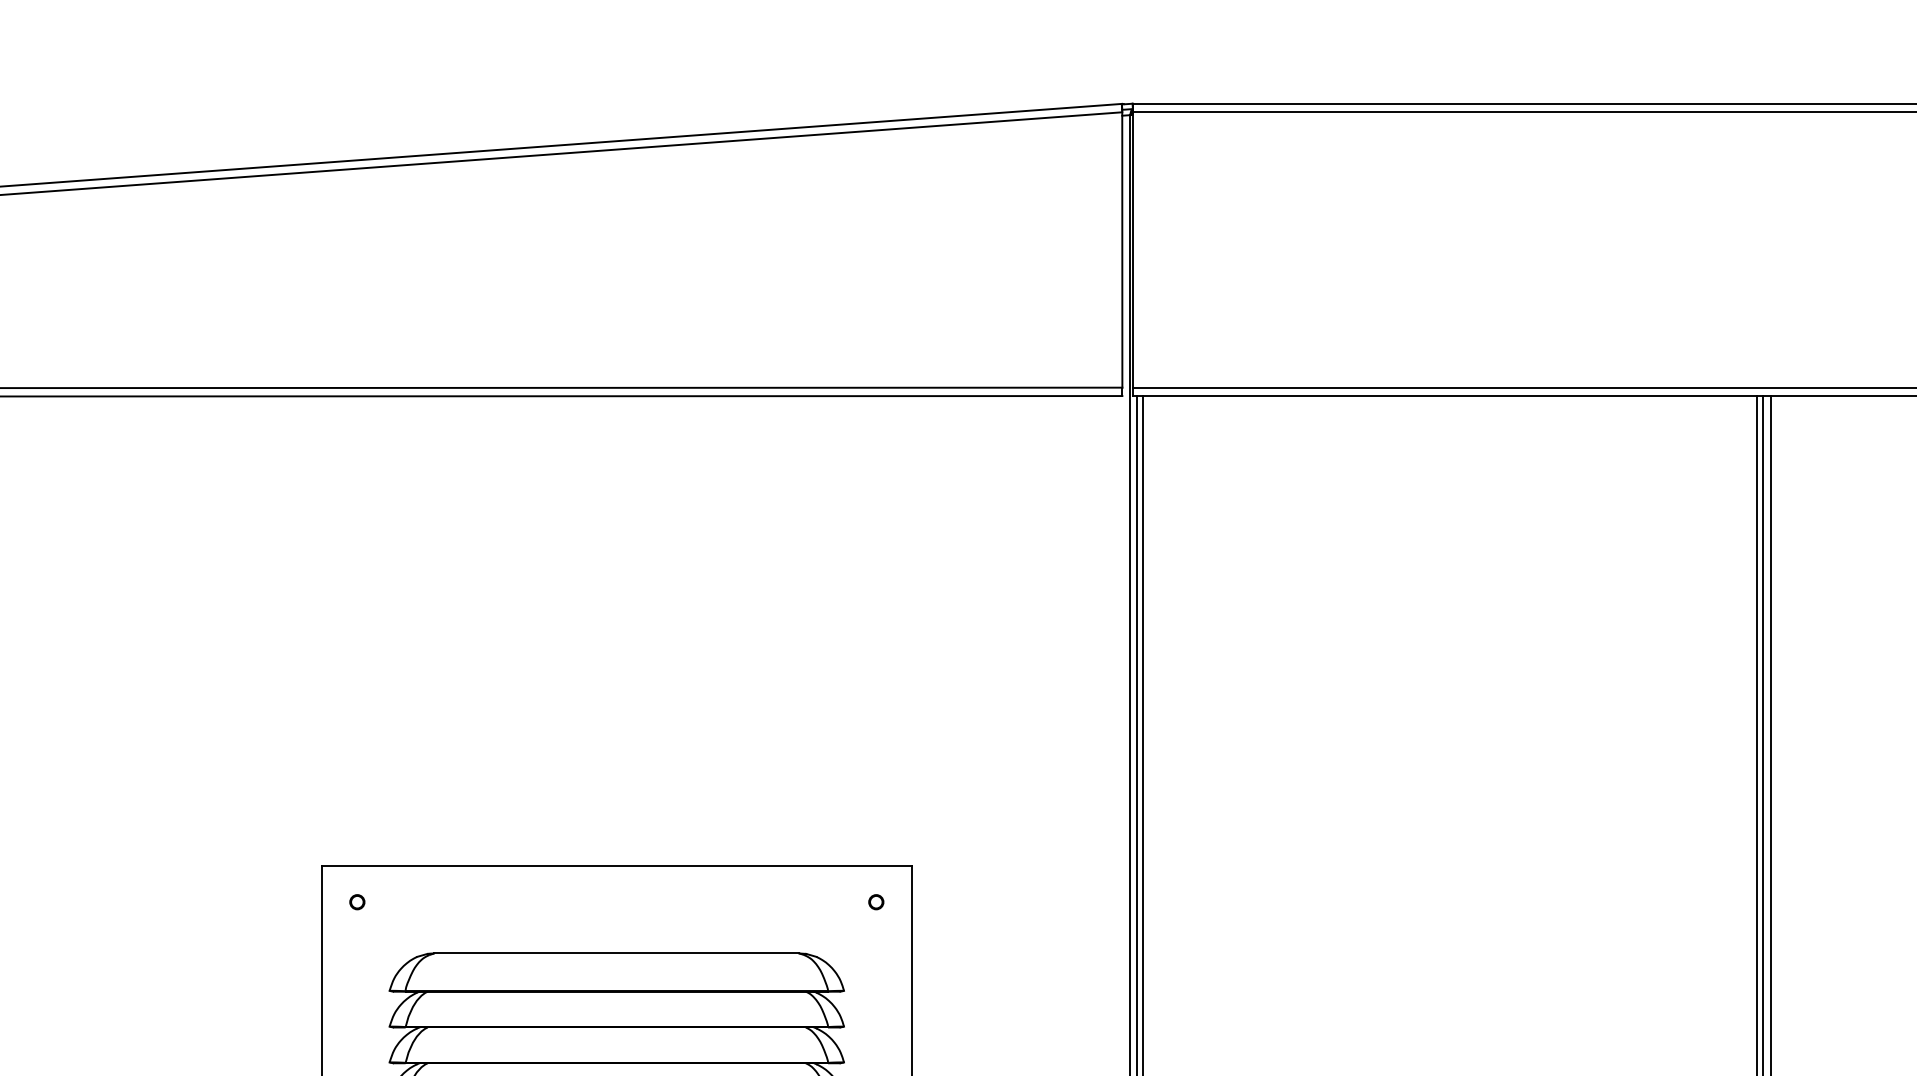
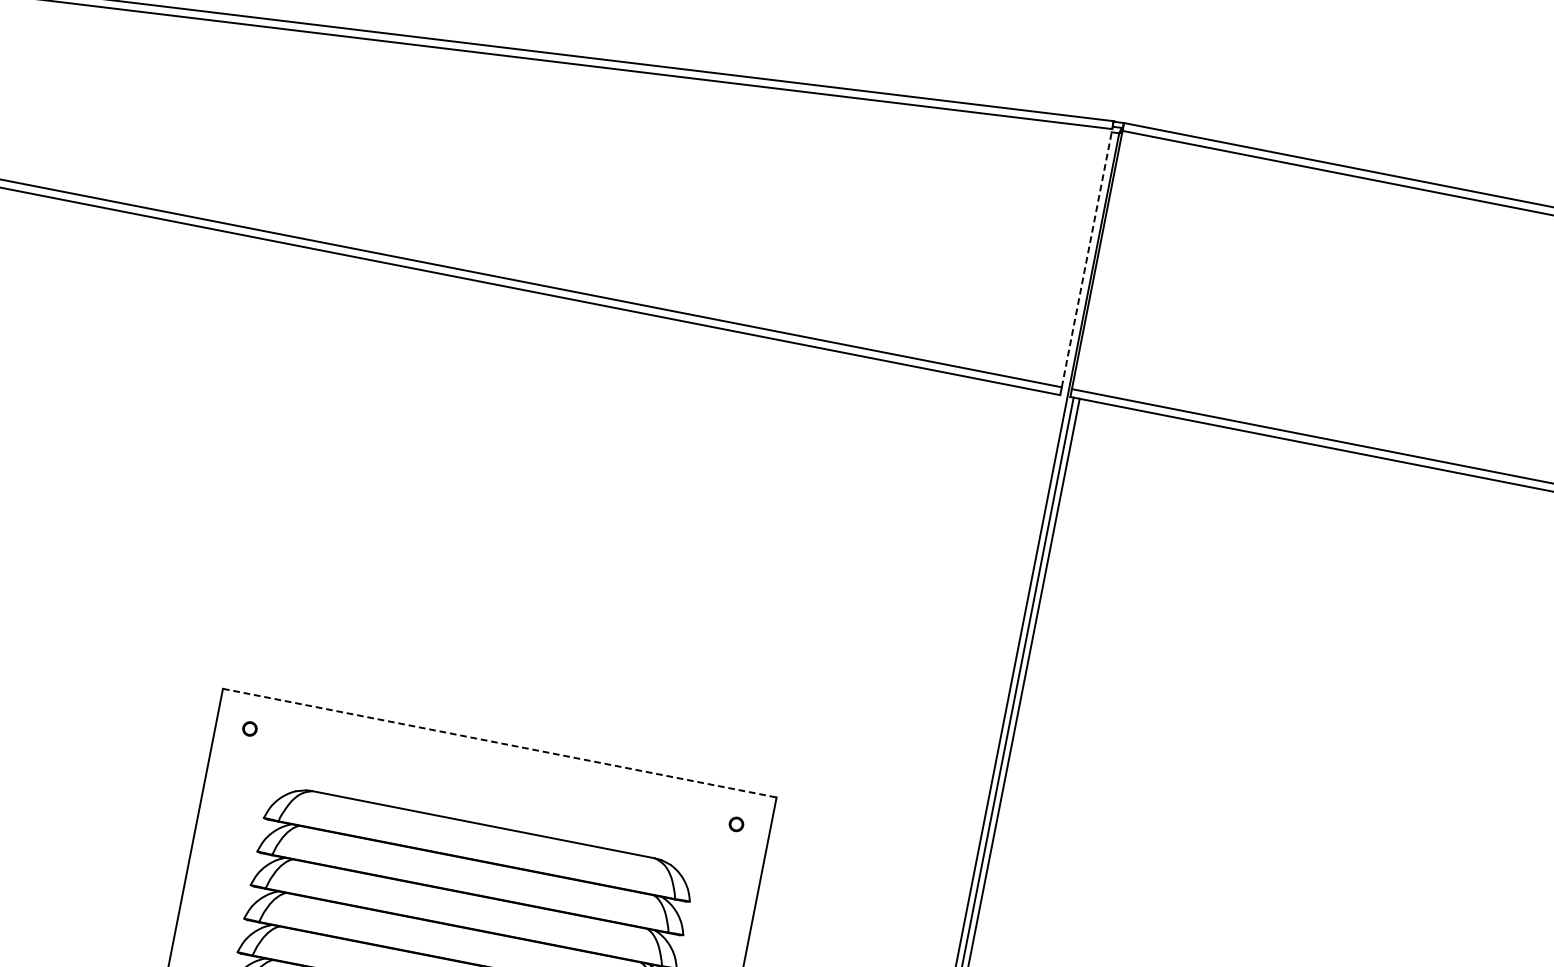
line: (1122, 249) -> (1087, 257), solid -> dashed
line: (617, 866) -> (500, 743), solid -> dashed

